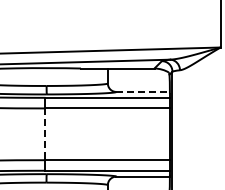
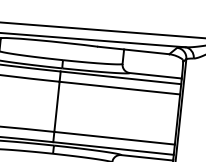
line: (143, 91) -> (156, 75), dashed -> solid
line: (45, 134) -> (56, 107), dashed -> solid

